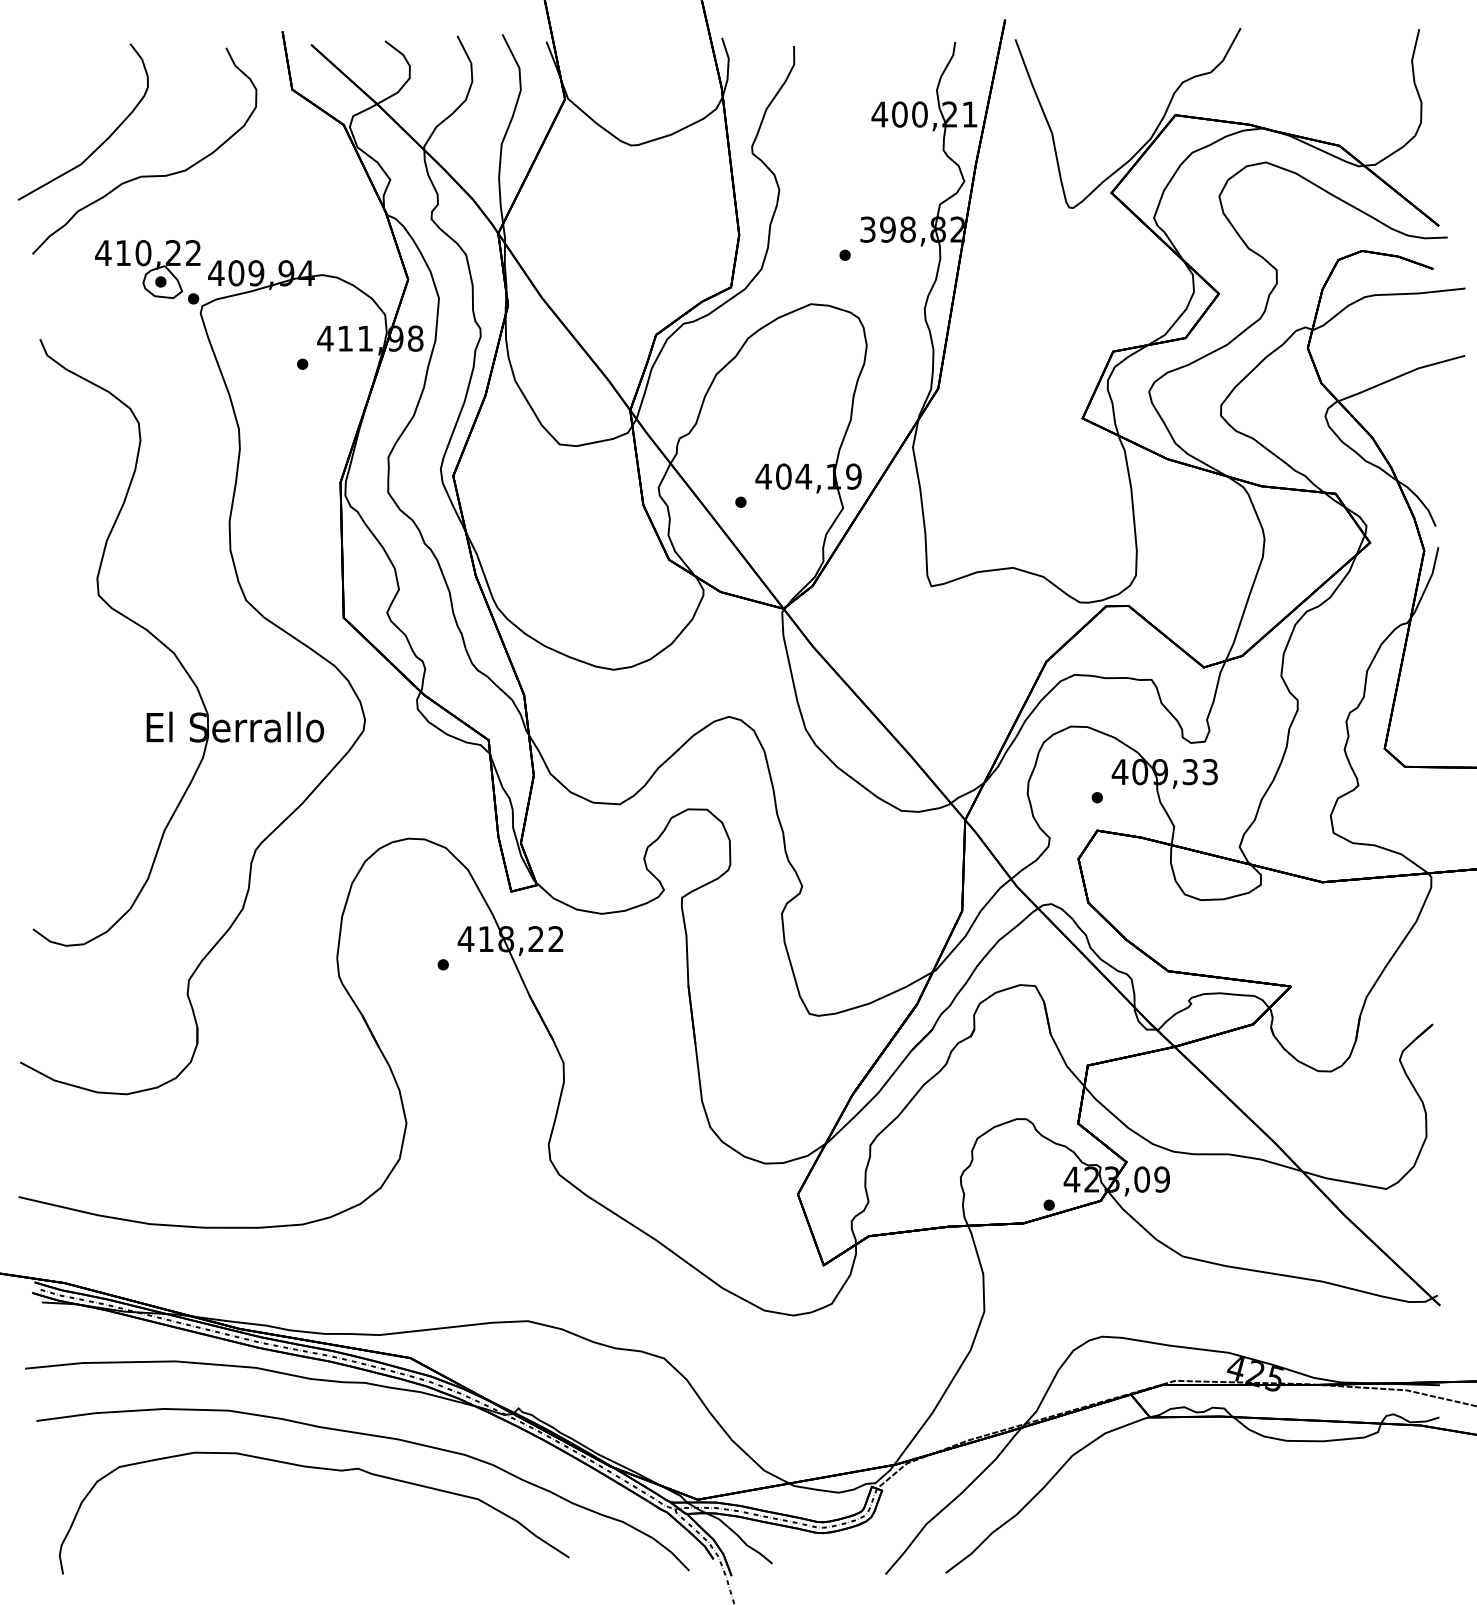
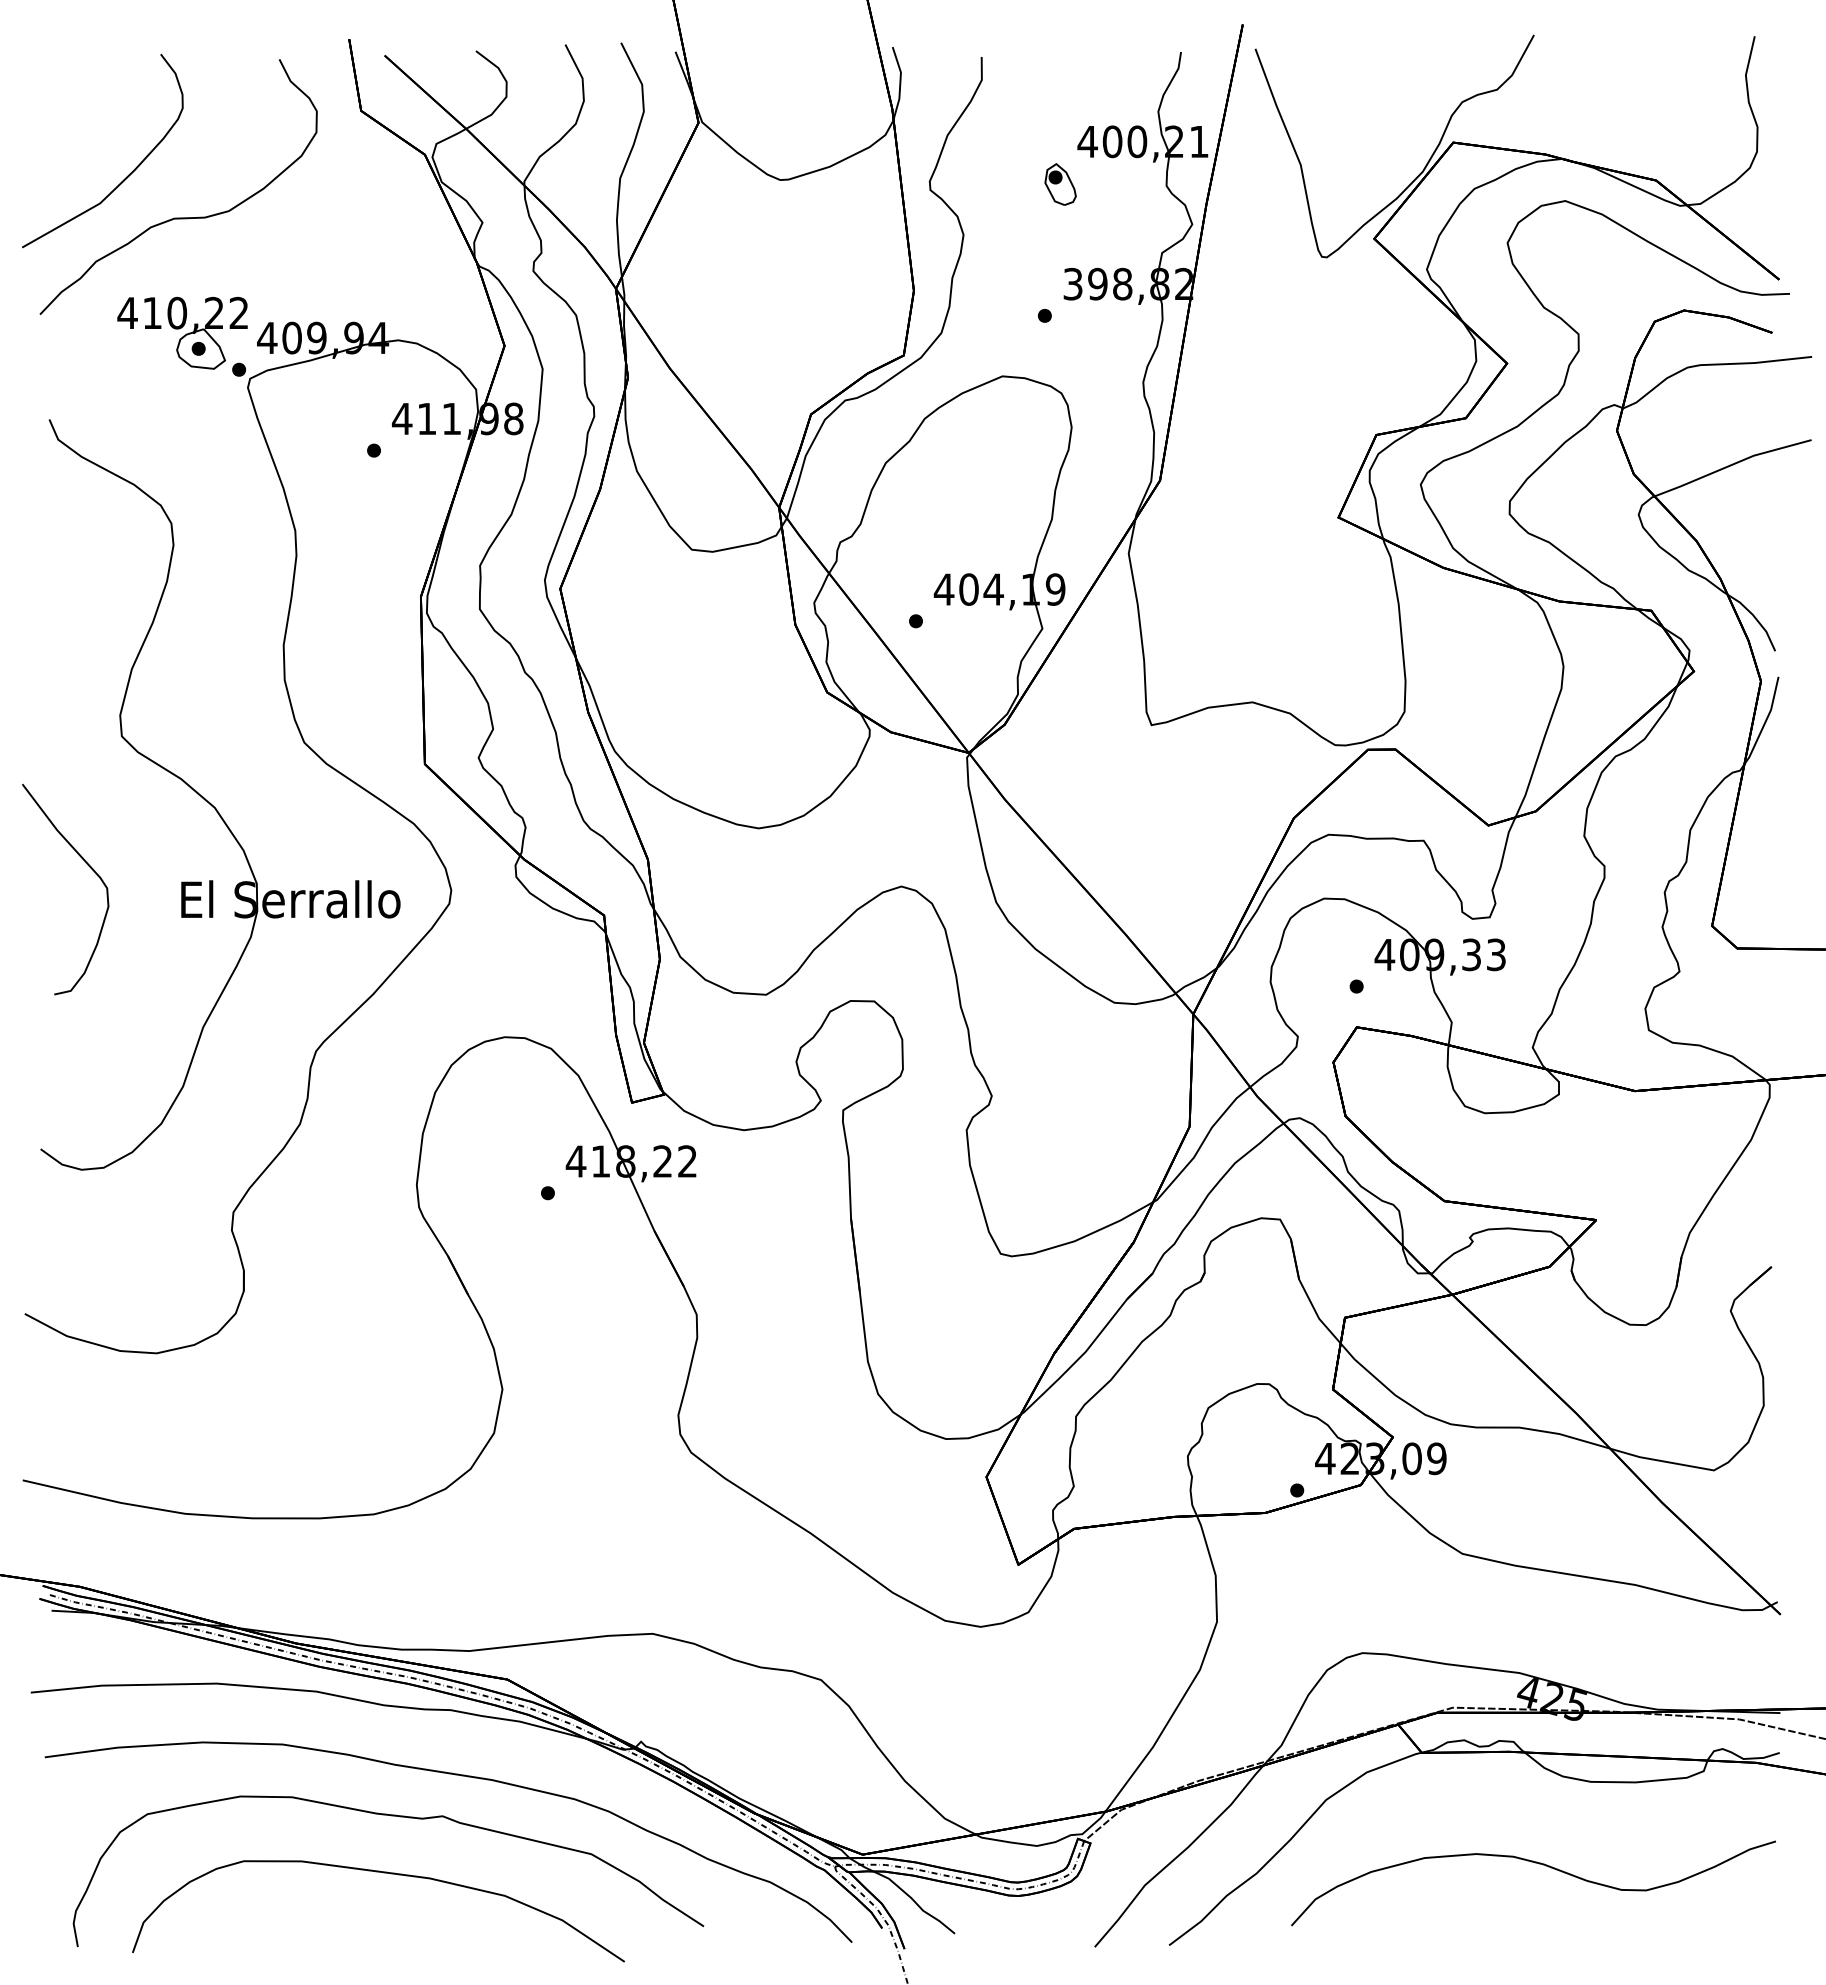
part: (857, 149) -> (1060, 184), added
curve: (71, 700) -> (88, 866), added
curve: (1245, 1507) -> (1539, 1864), added
curve: (310, 1514) -> (383, 1873), added

